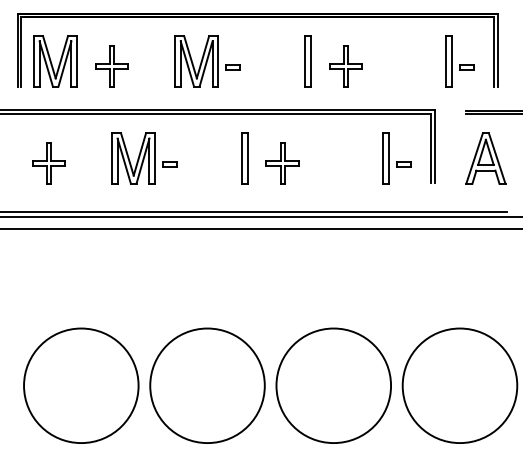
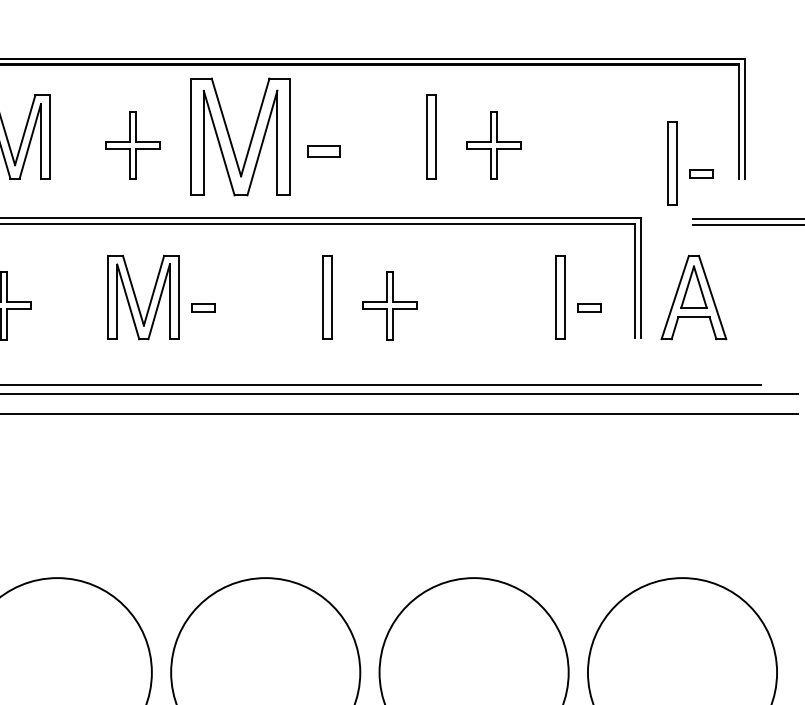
part: (207, 61) -> (265, 137), size x1.4
part: (459, 61) -> (689, 163), moved
part: (111, 66) -> (131, 145), moved
part: (485, 158) -> (693, 297), moved

